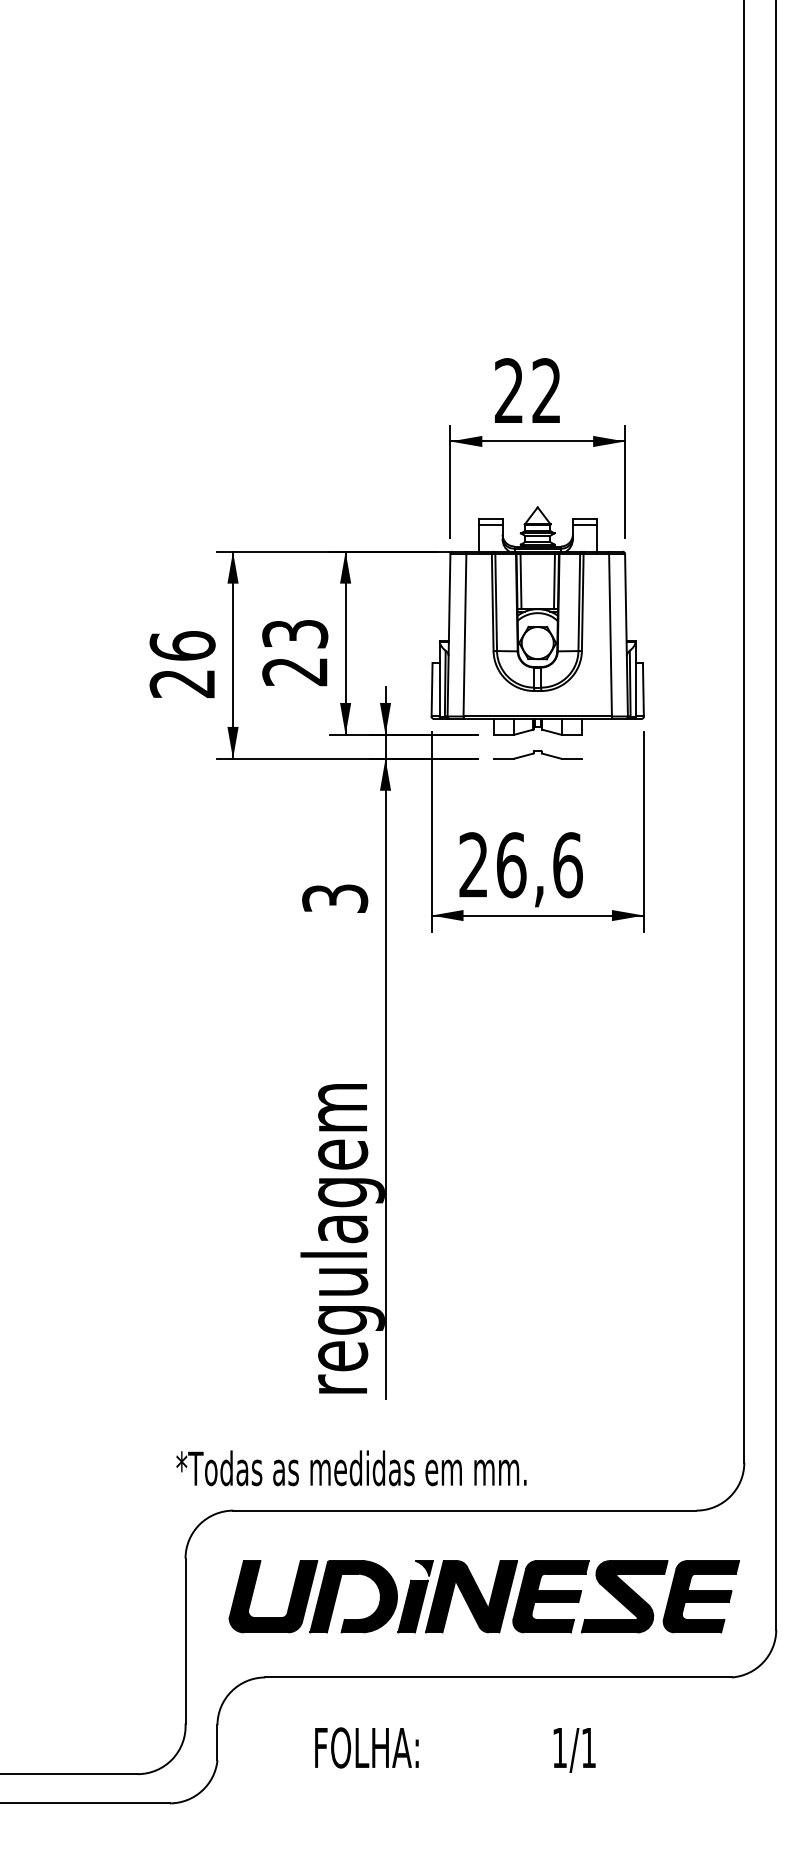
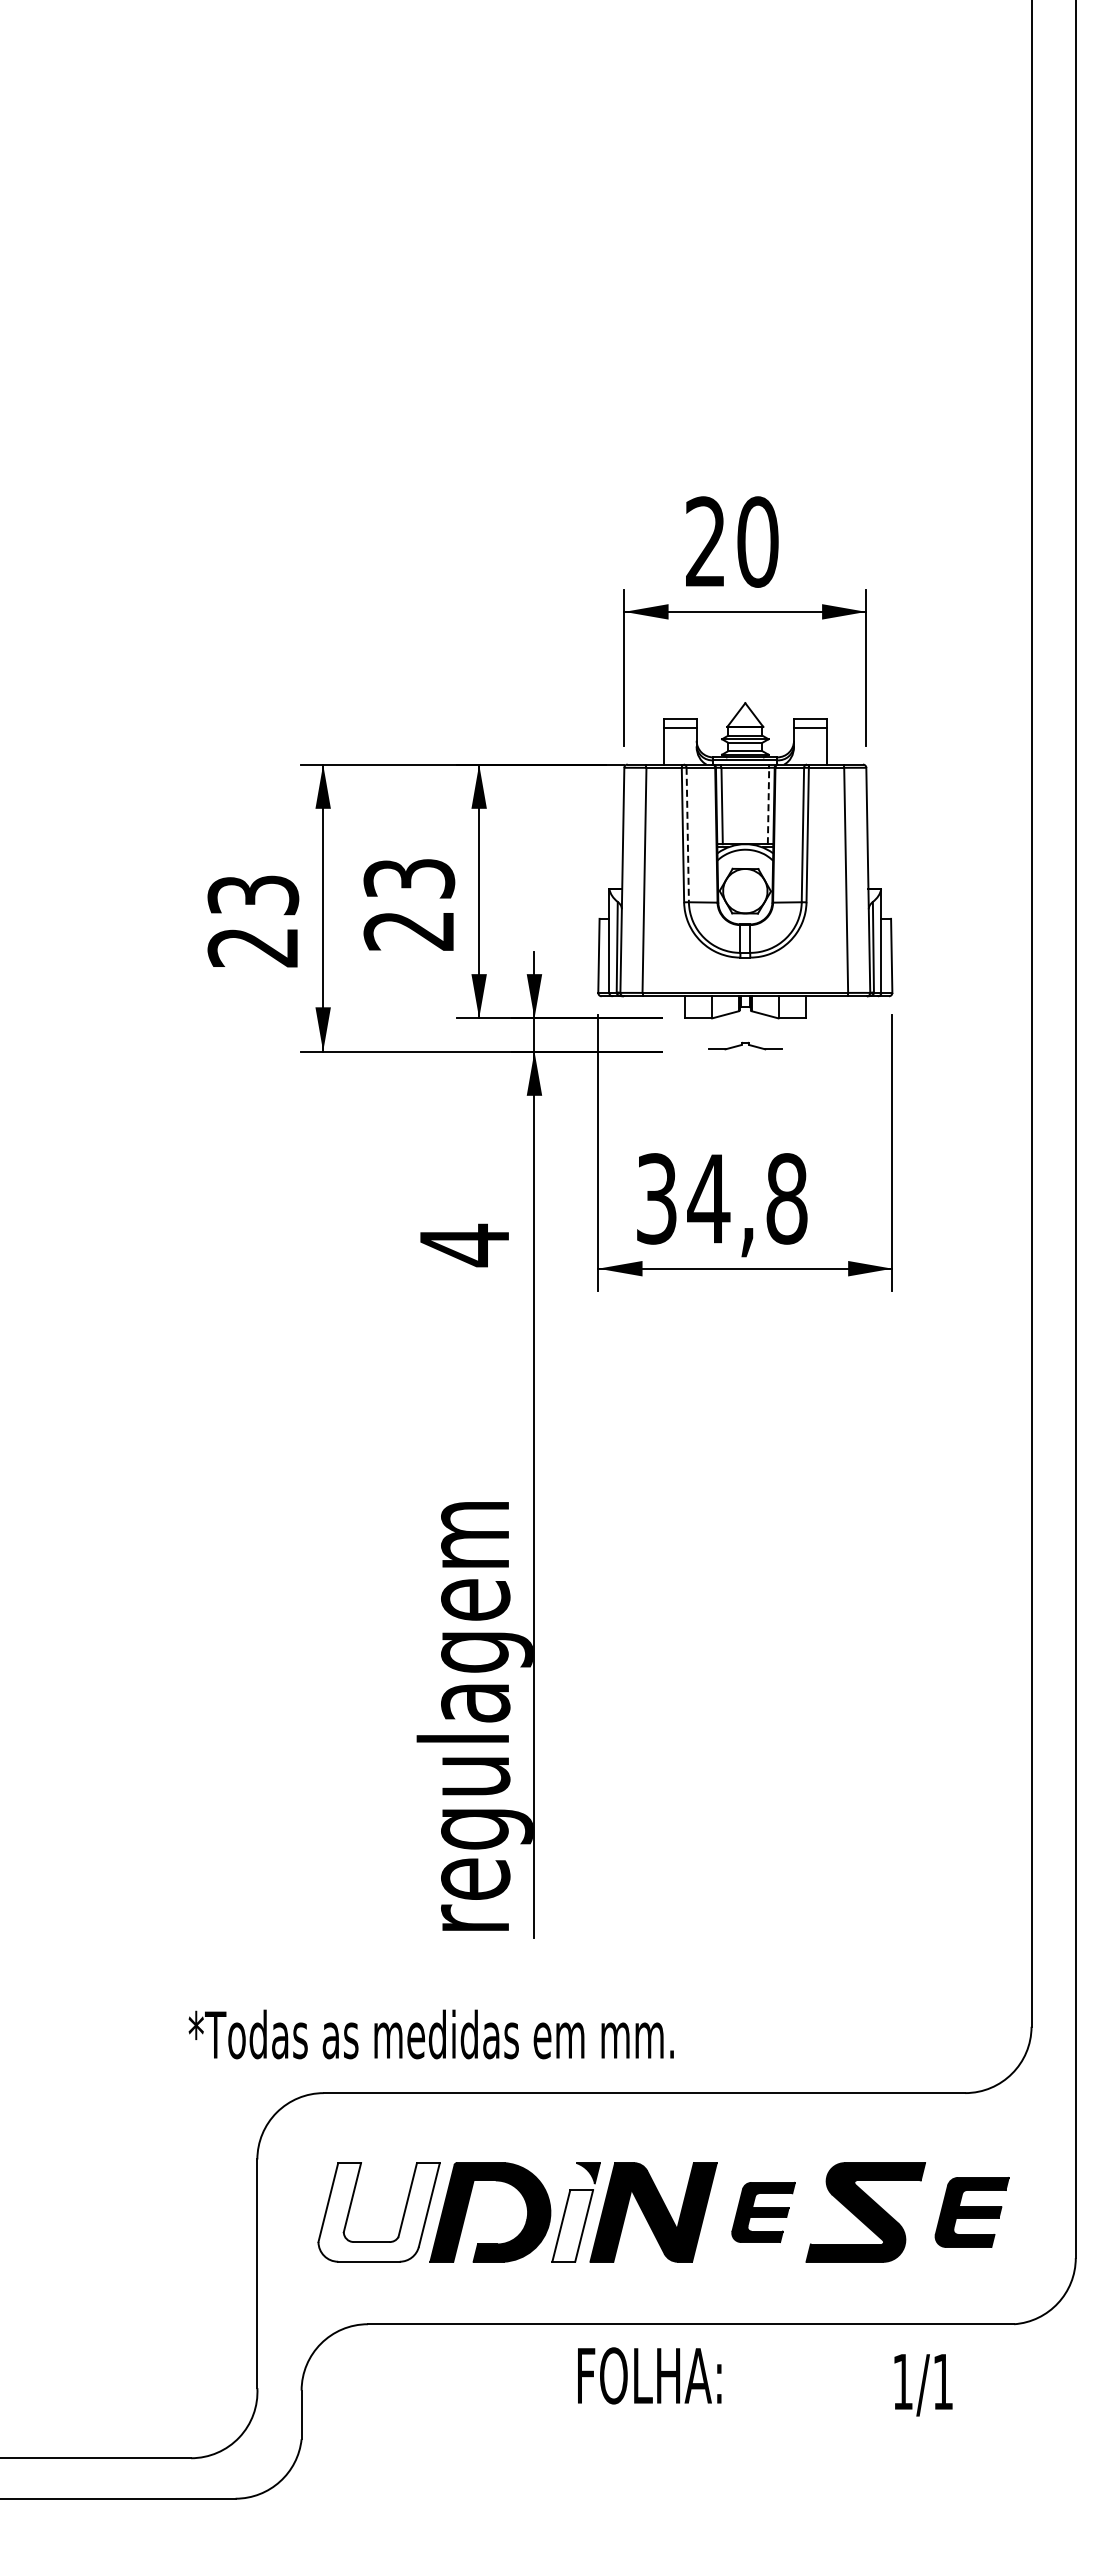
text: (546, 390) -> (757, 541), 22 -> 20
line: (554, 581) -> (768, 805), solid -> dashed
line: (495, 602) -> (687, 835), solid -> dashed
text: (182, 645) -> (253, 894), 26 -> 23
part: (537, 754) -> (745, 1045), size x0.6
text: (521, 864) -> (722, 1198), 26,6 -> 34,8
text: (335, 898) -> (464, 1245), 3 -> 4
text: (350, 1468) -> (430, 2034), moved
fill: (272, 1596) -> (378, 2212), removed
part: (550, 1596) -> (763, 2212), size x0.6
part: (701, 1596) -> (972, 2212), size x0.7
fill: (412, 1606) -> (572, 2225), removed
text: (366, 1747) -> (649, 2375), moved
text: (574, 1750) -> (923, 2385), moved

